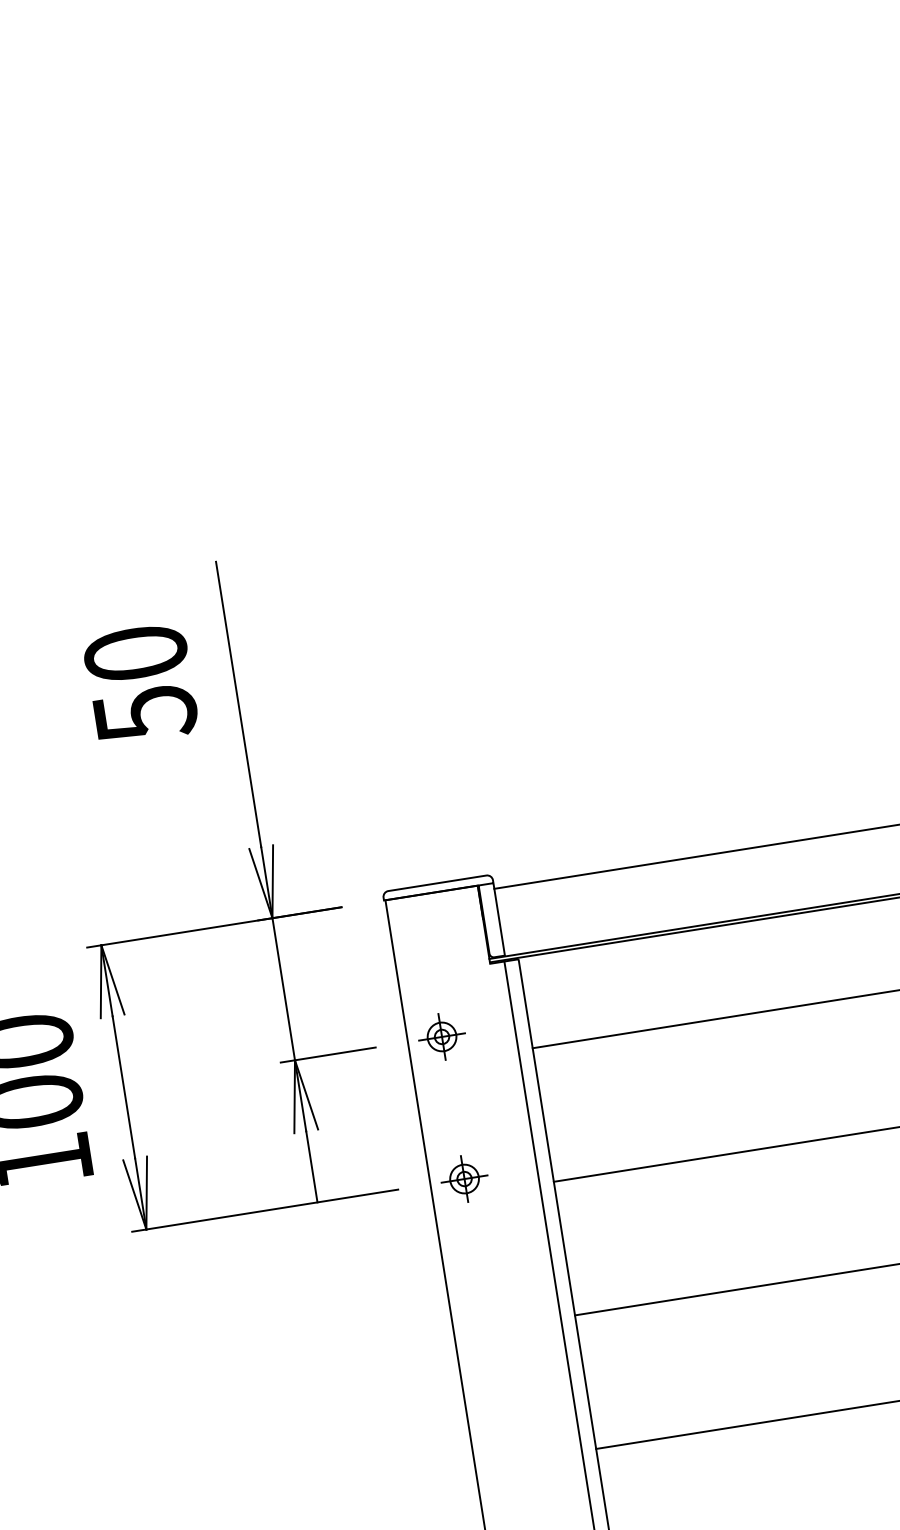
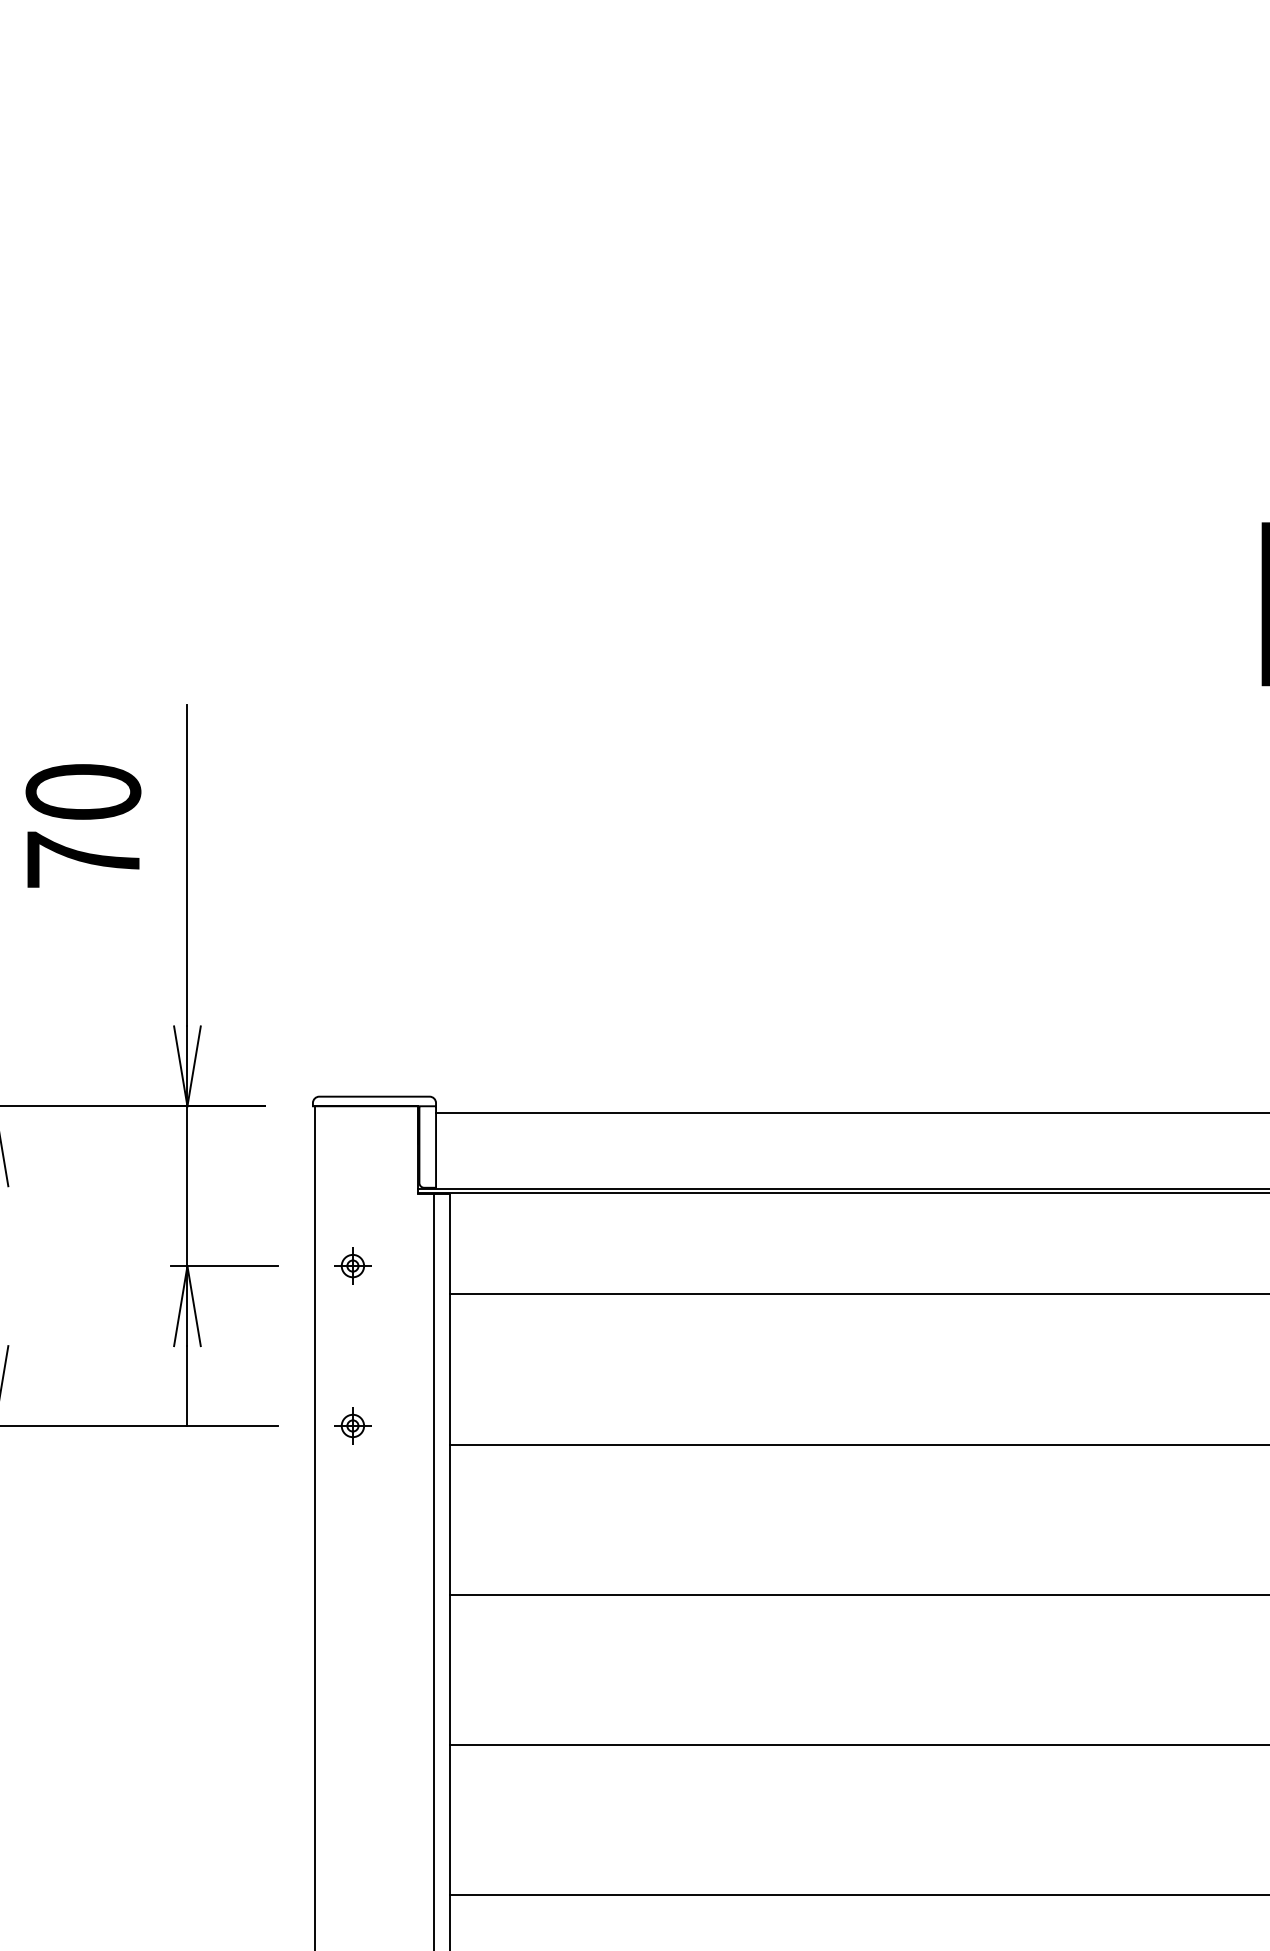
text: (146, 714) -> (84, 860), 50 -> 70
part: (441, 1036) -> (352, 1265), size x0.7
part: (464, 1178) -> (352, 1425), size x0.7

